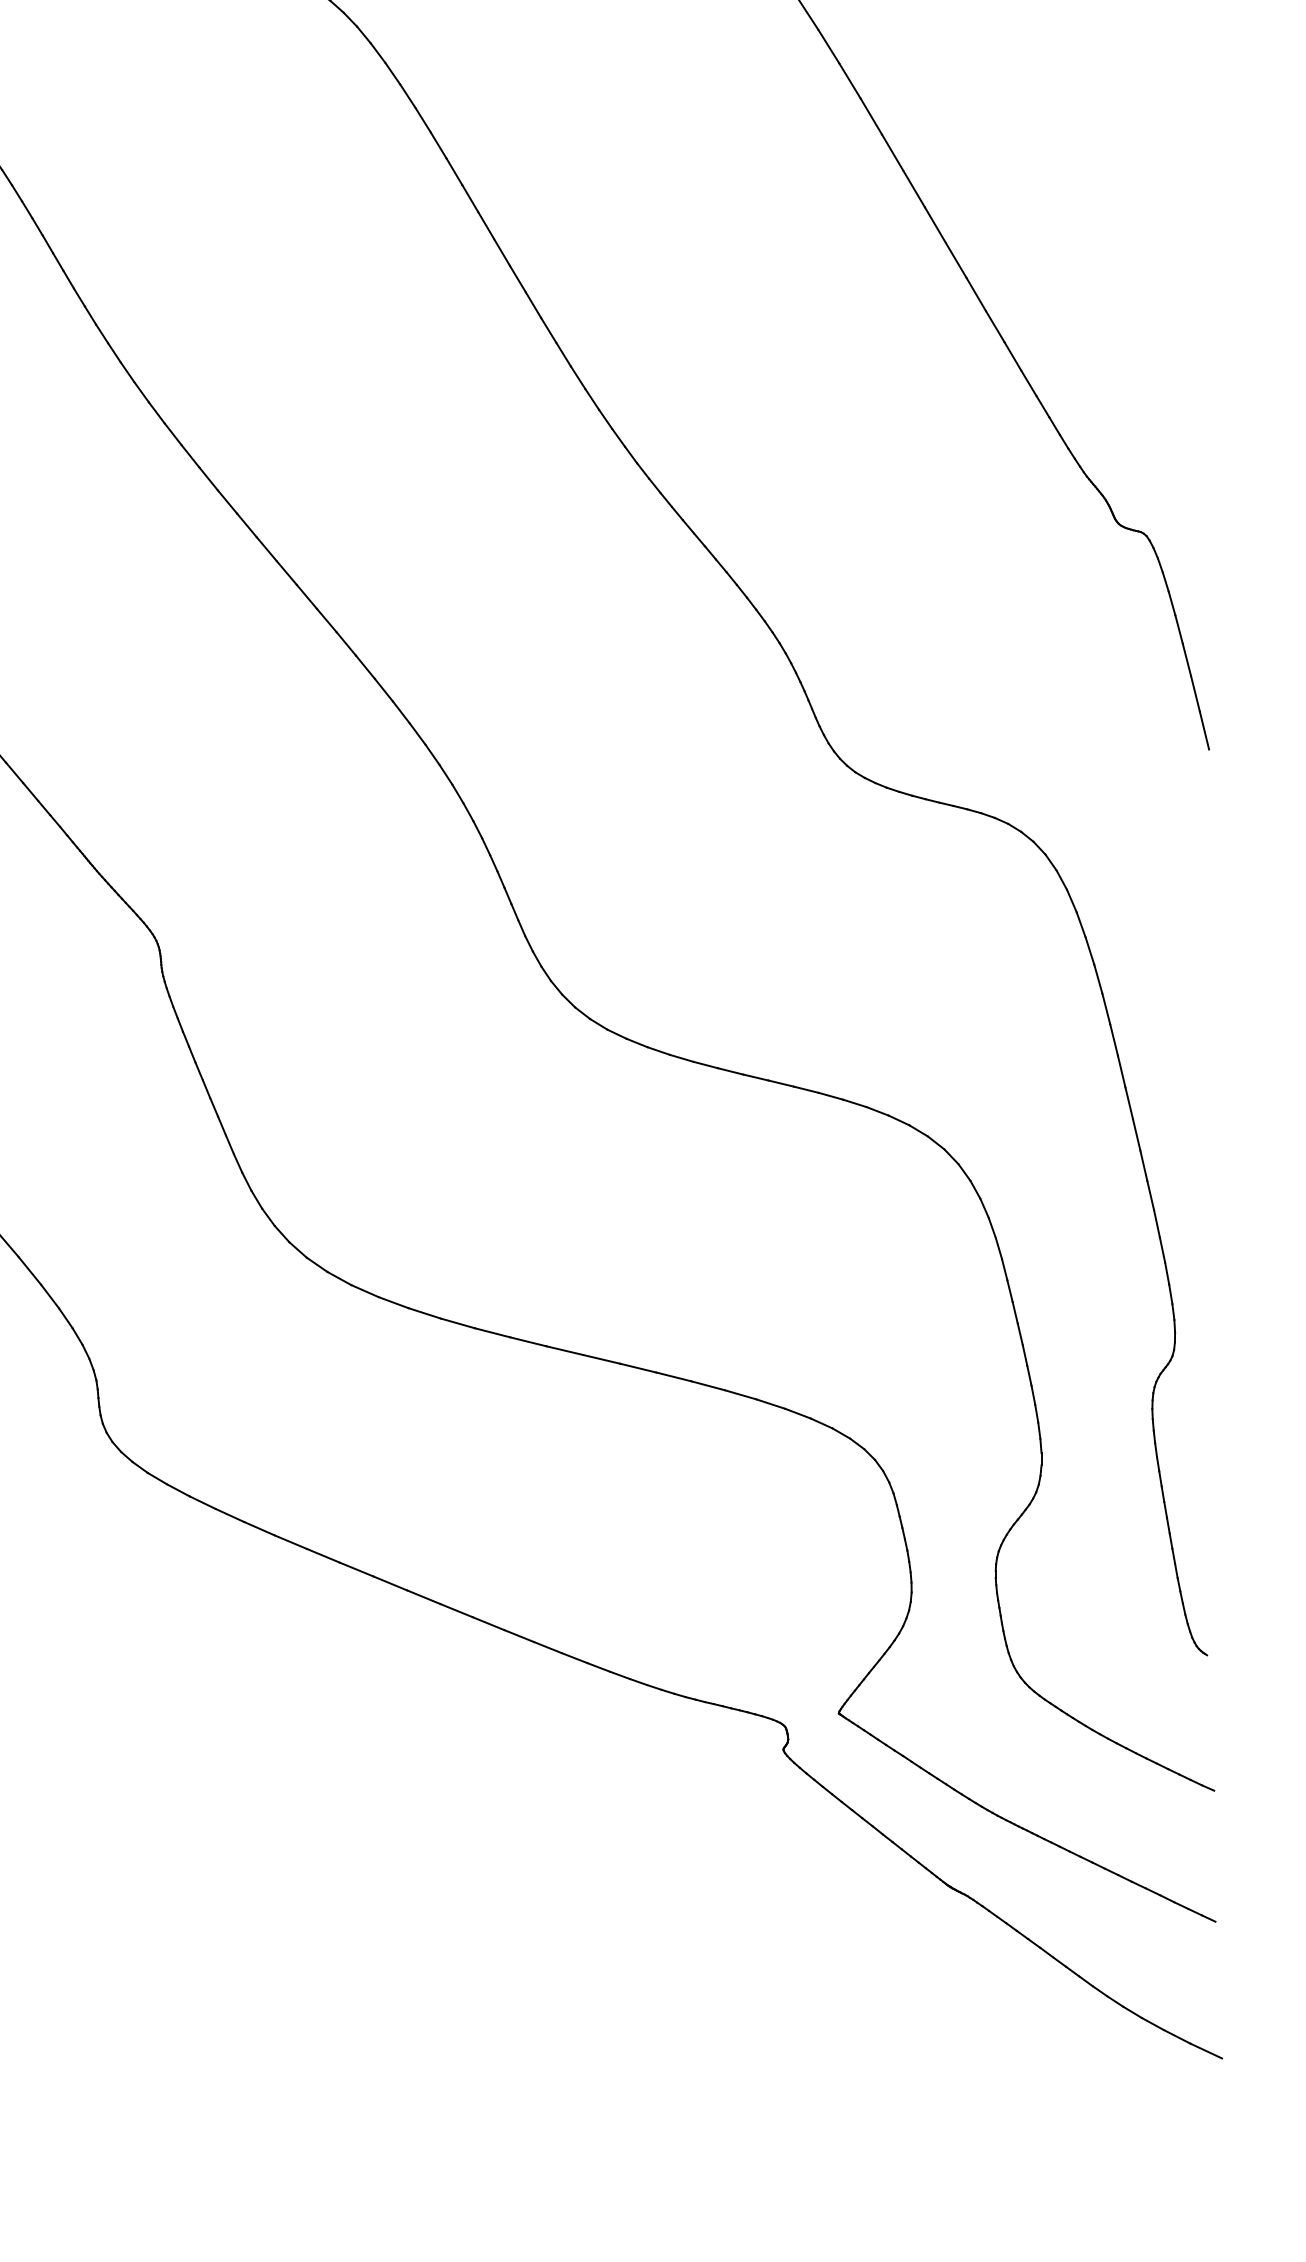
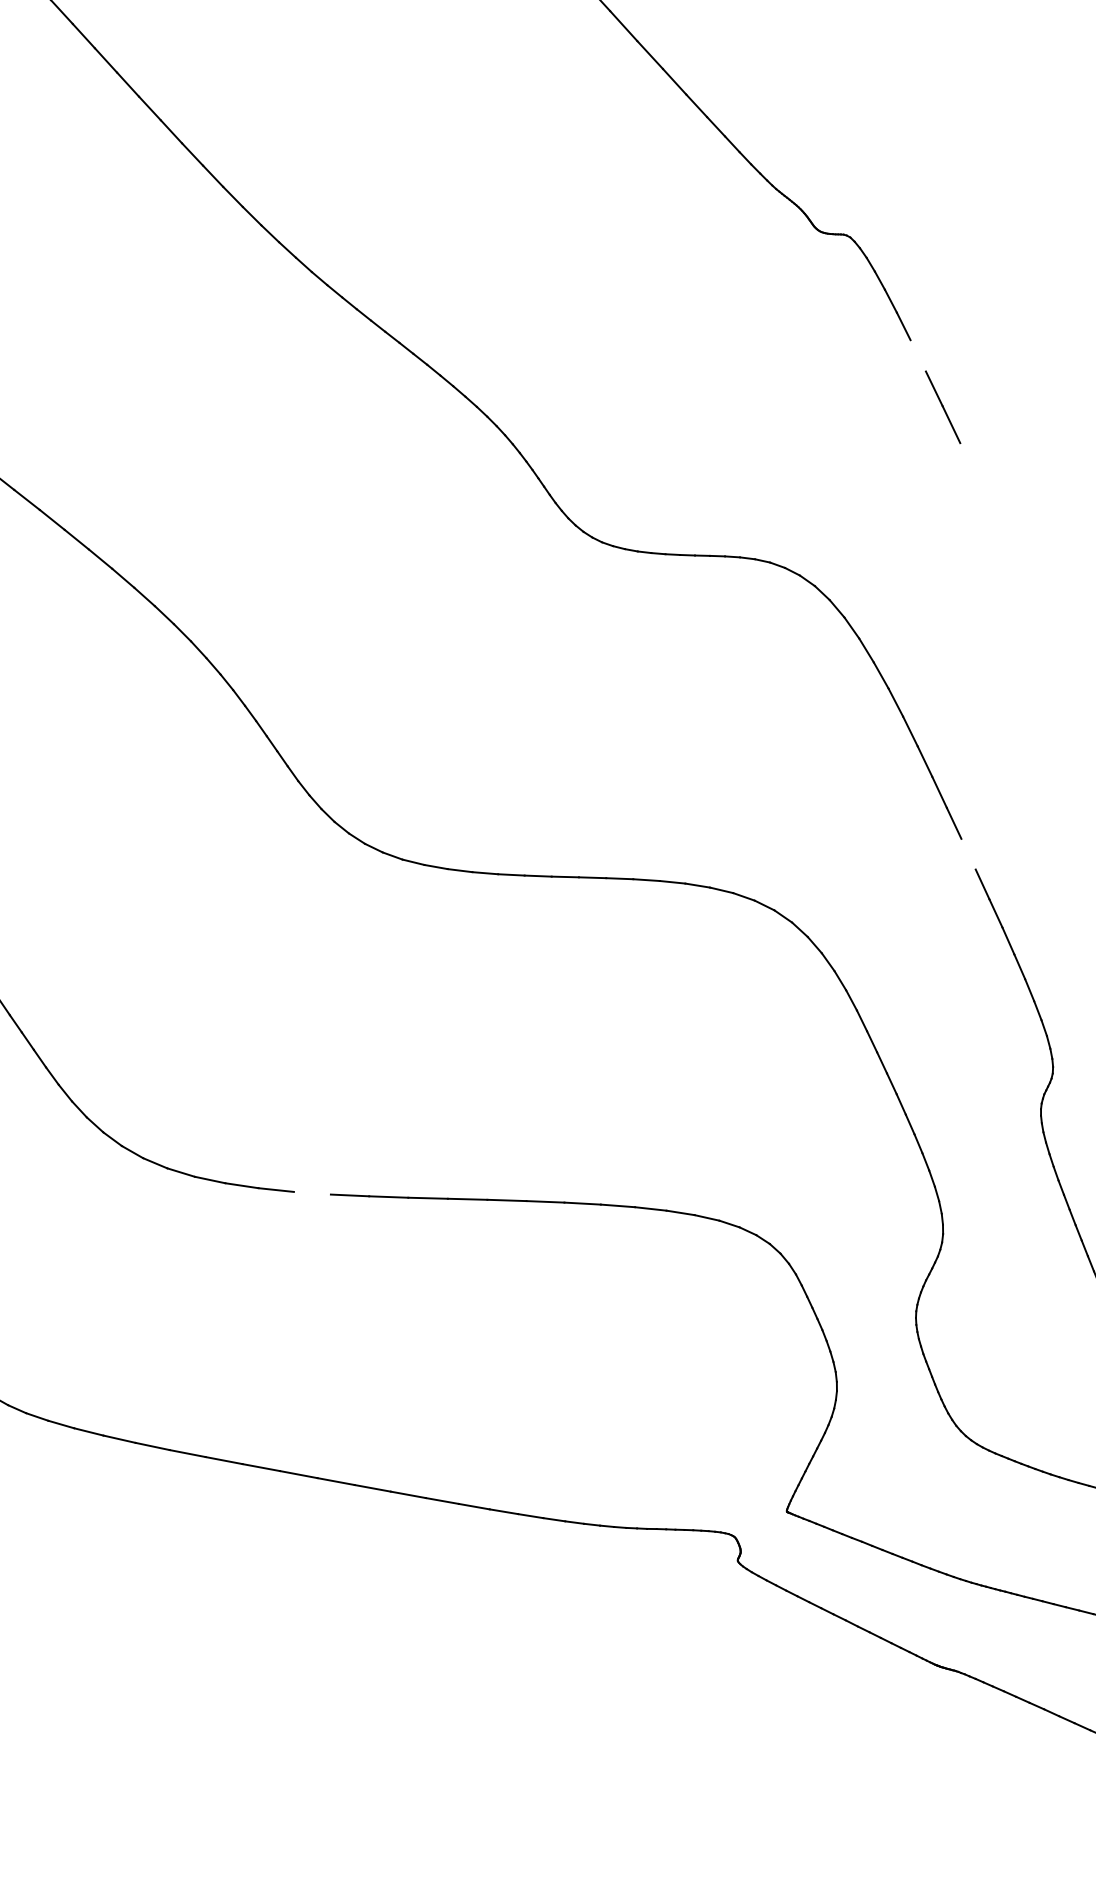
line: (1186, 659) -> (917, 355), removed
line: (1136, 1134) -> (968, 853), removed
line: (457, 1323) -> (311, 1193), removed

